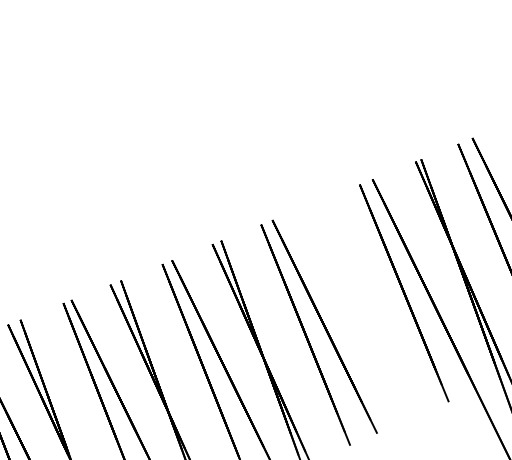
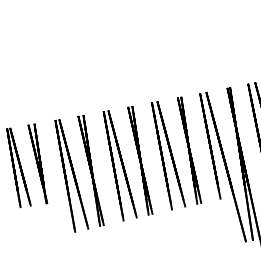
part: (361, 310) -> (189, 150), added

